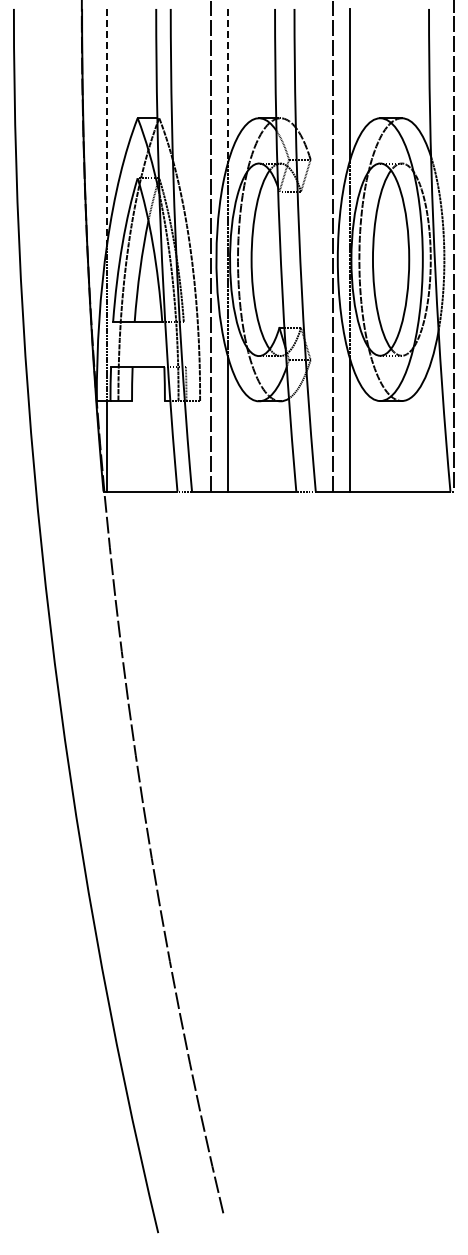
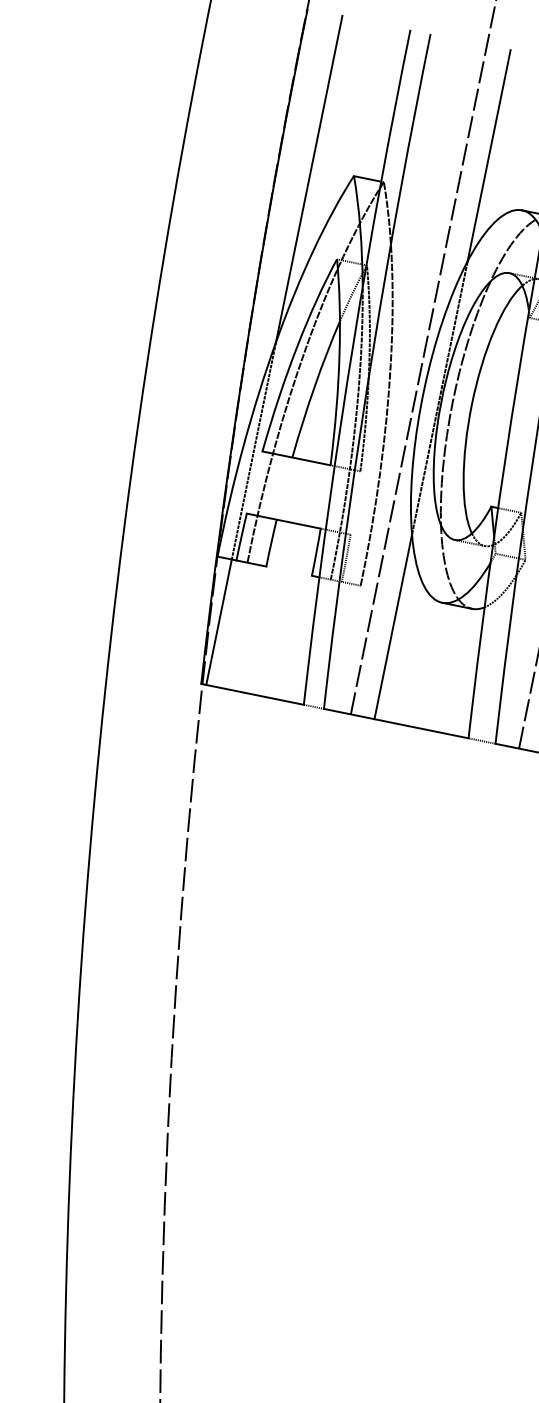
line: (228, 85) -> (489, 156), dashed -> solid
line: (107, 126) -> (309, 179), dashed -> solid

